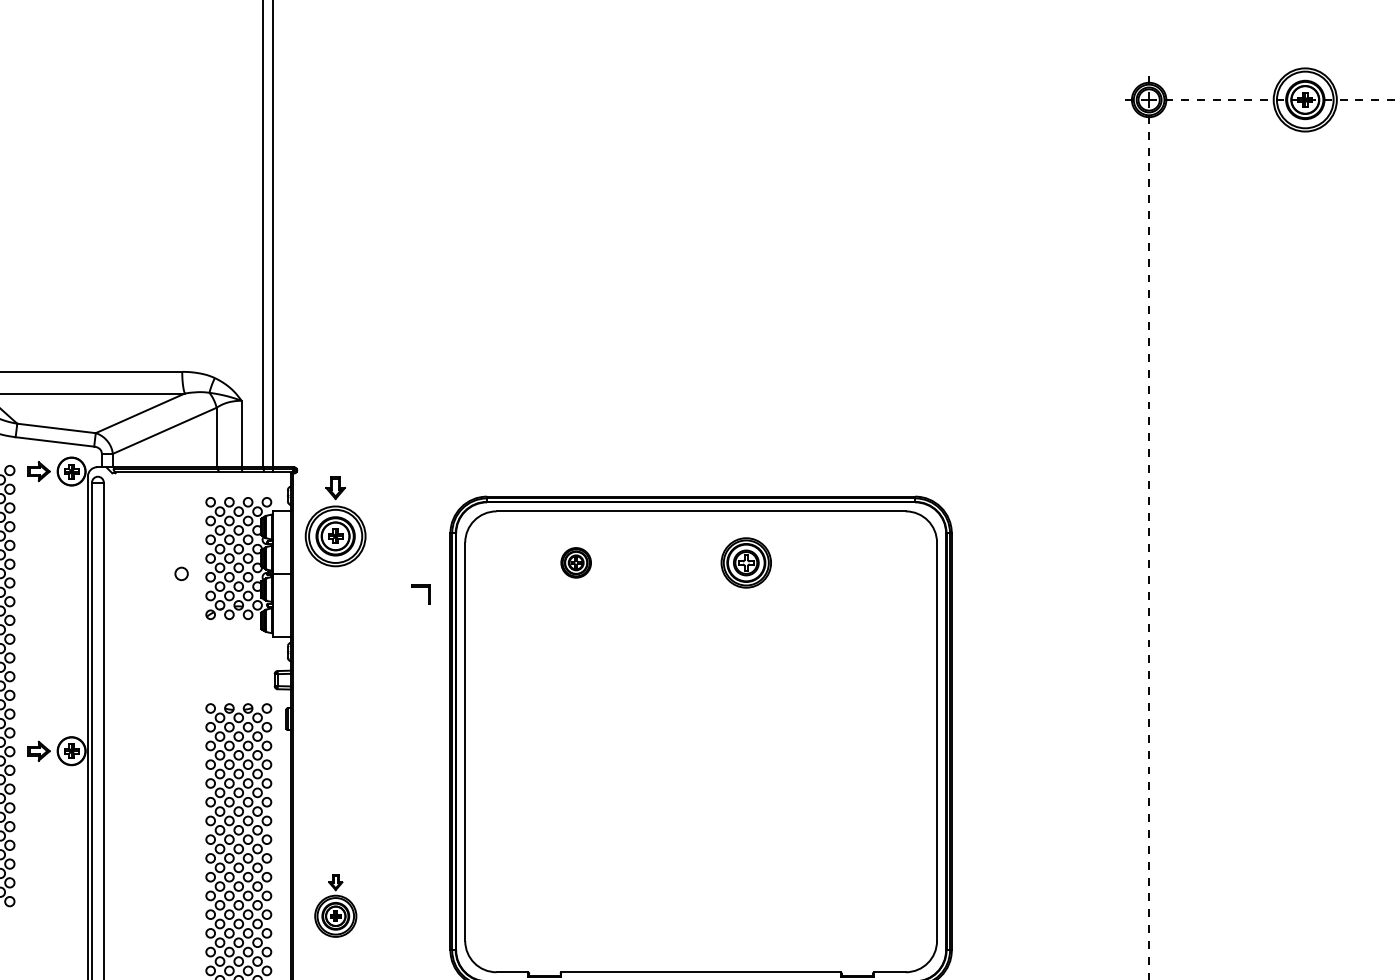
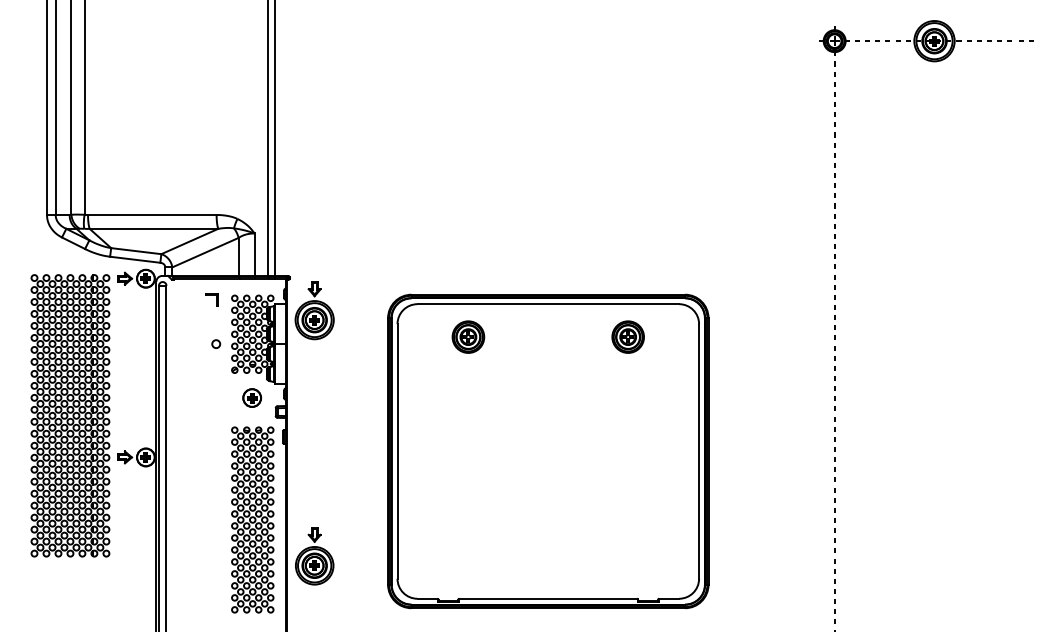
part: (576, 561) -> (468, 336), size x1.67
part: (745, 561) -> (627, 336), moved
part: (419, 593) -> (211, 299), moved
part: (236, 657) -> (251, 397), added
part: (335, 906) -> (314, 556), size x1.43

